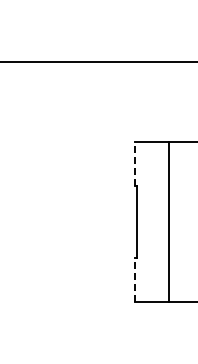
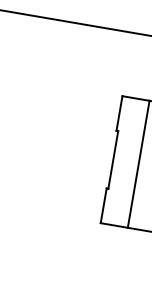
line: (134, 163) -> (119, 113), dashed -> solid
line: (134, 280) -> (103, 205), dashed -> solid

